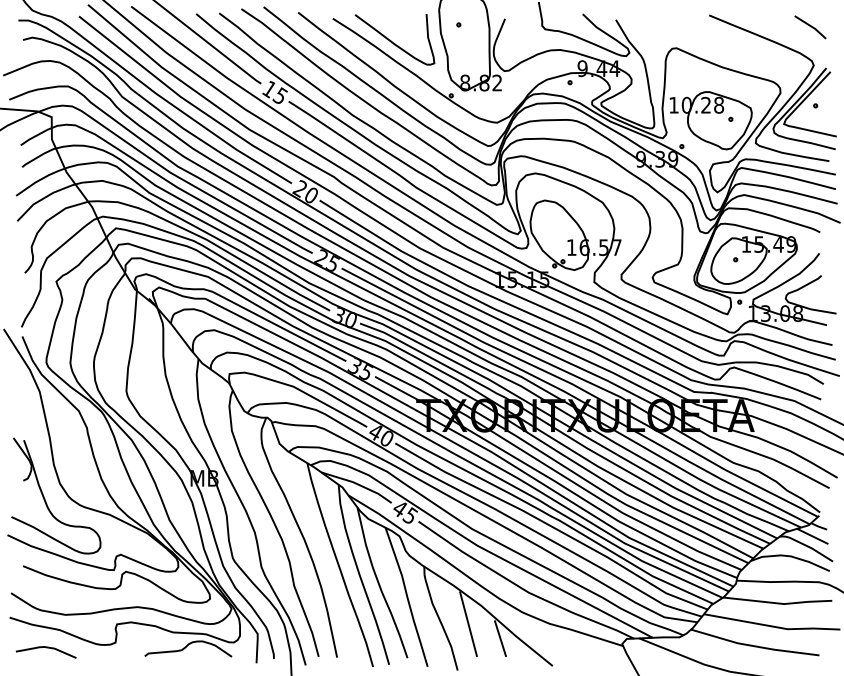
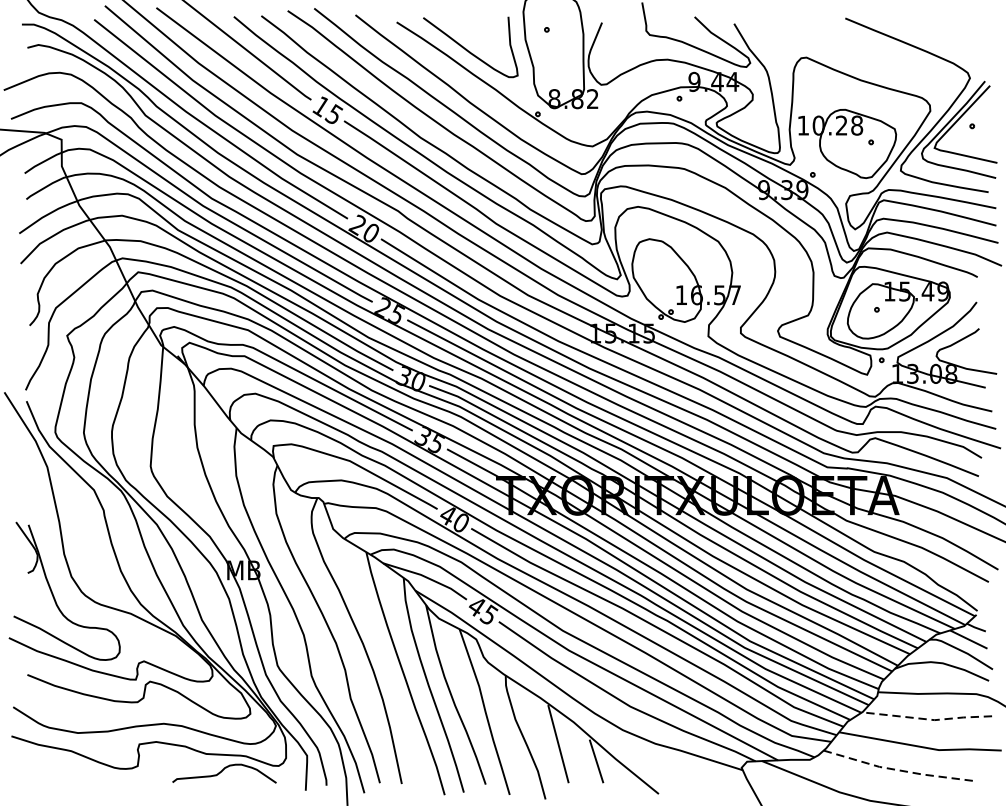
line: (810, 27) -> (966, 32), removed
line: (778, 603) -> (927, 719), solid -> dashed
line: (754, 646) -> (899, 770), solid -> dashed
curve: (46, 648) -> (55, 773), removed

